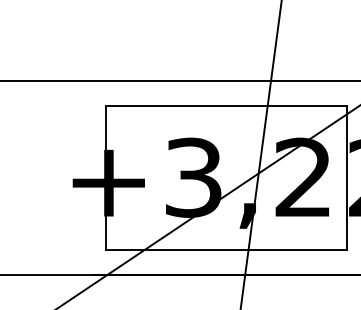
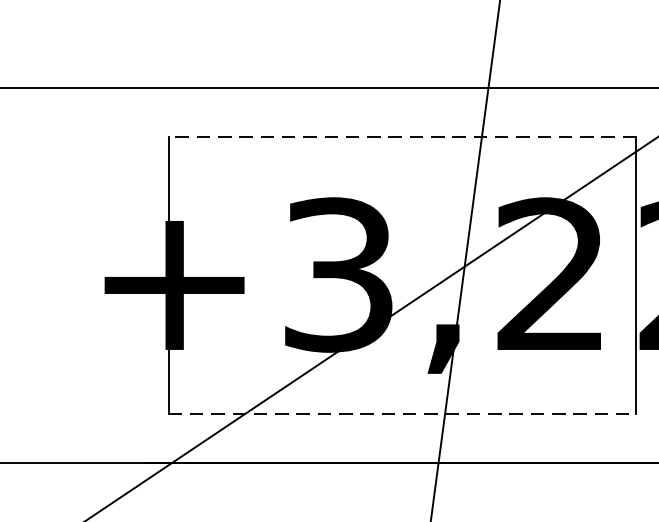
line: (226, 106) -> (402, 136), solid -> dashed
line: (226, 249) -> (402, 413), solid -> dashed

